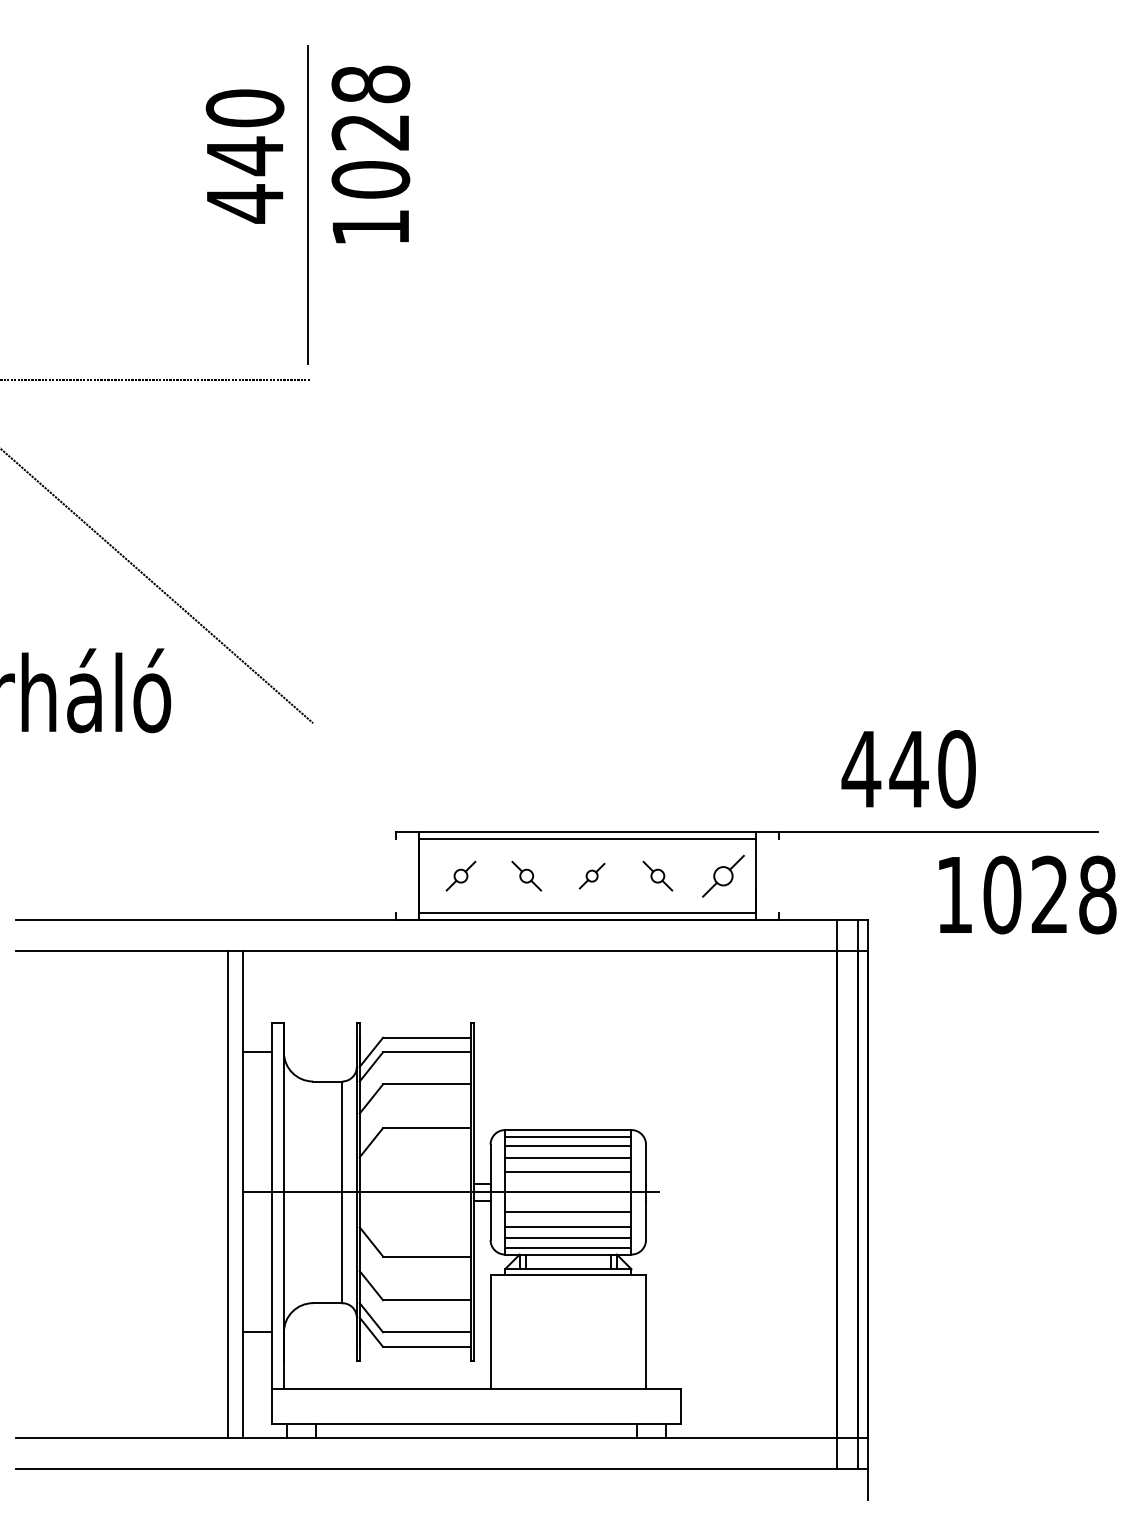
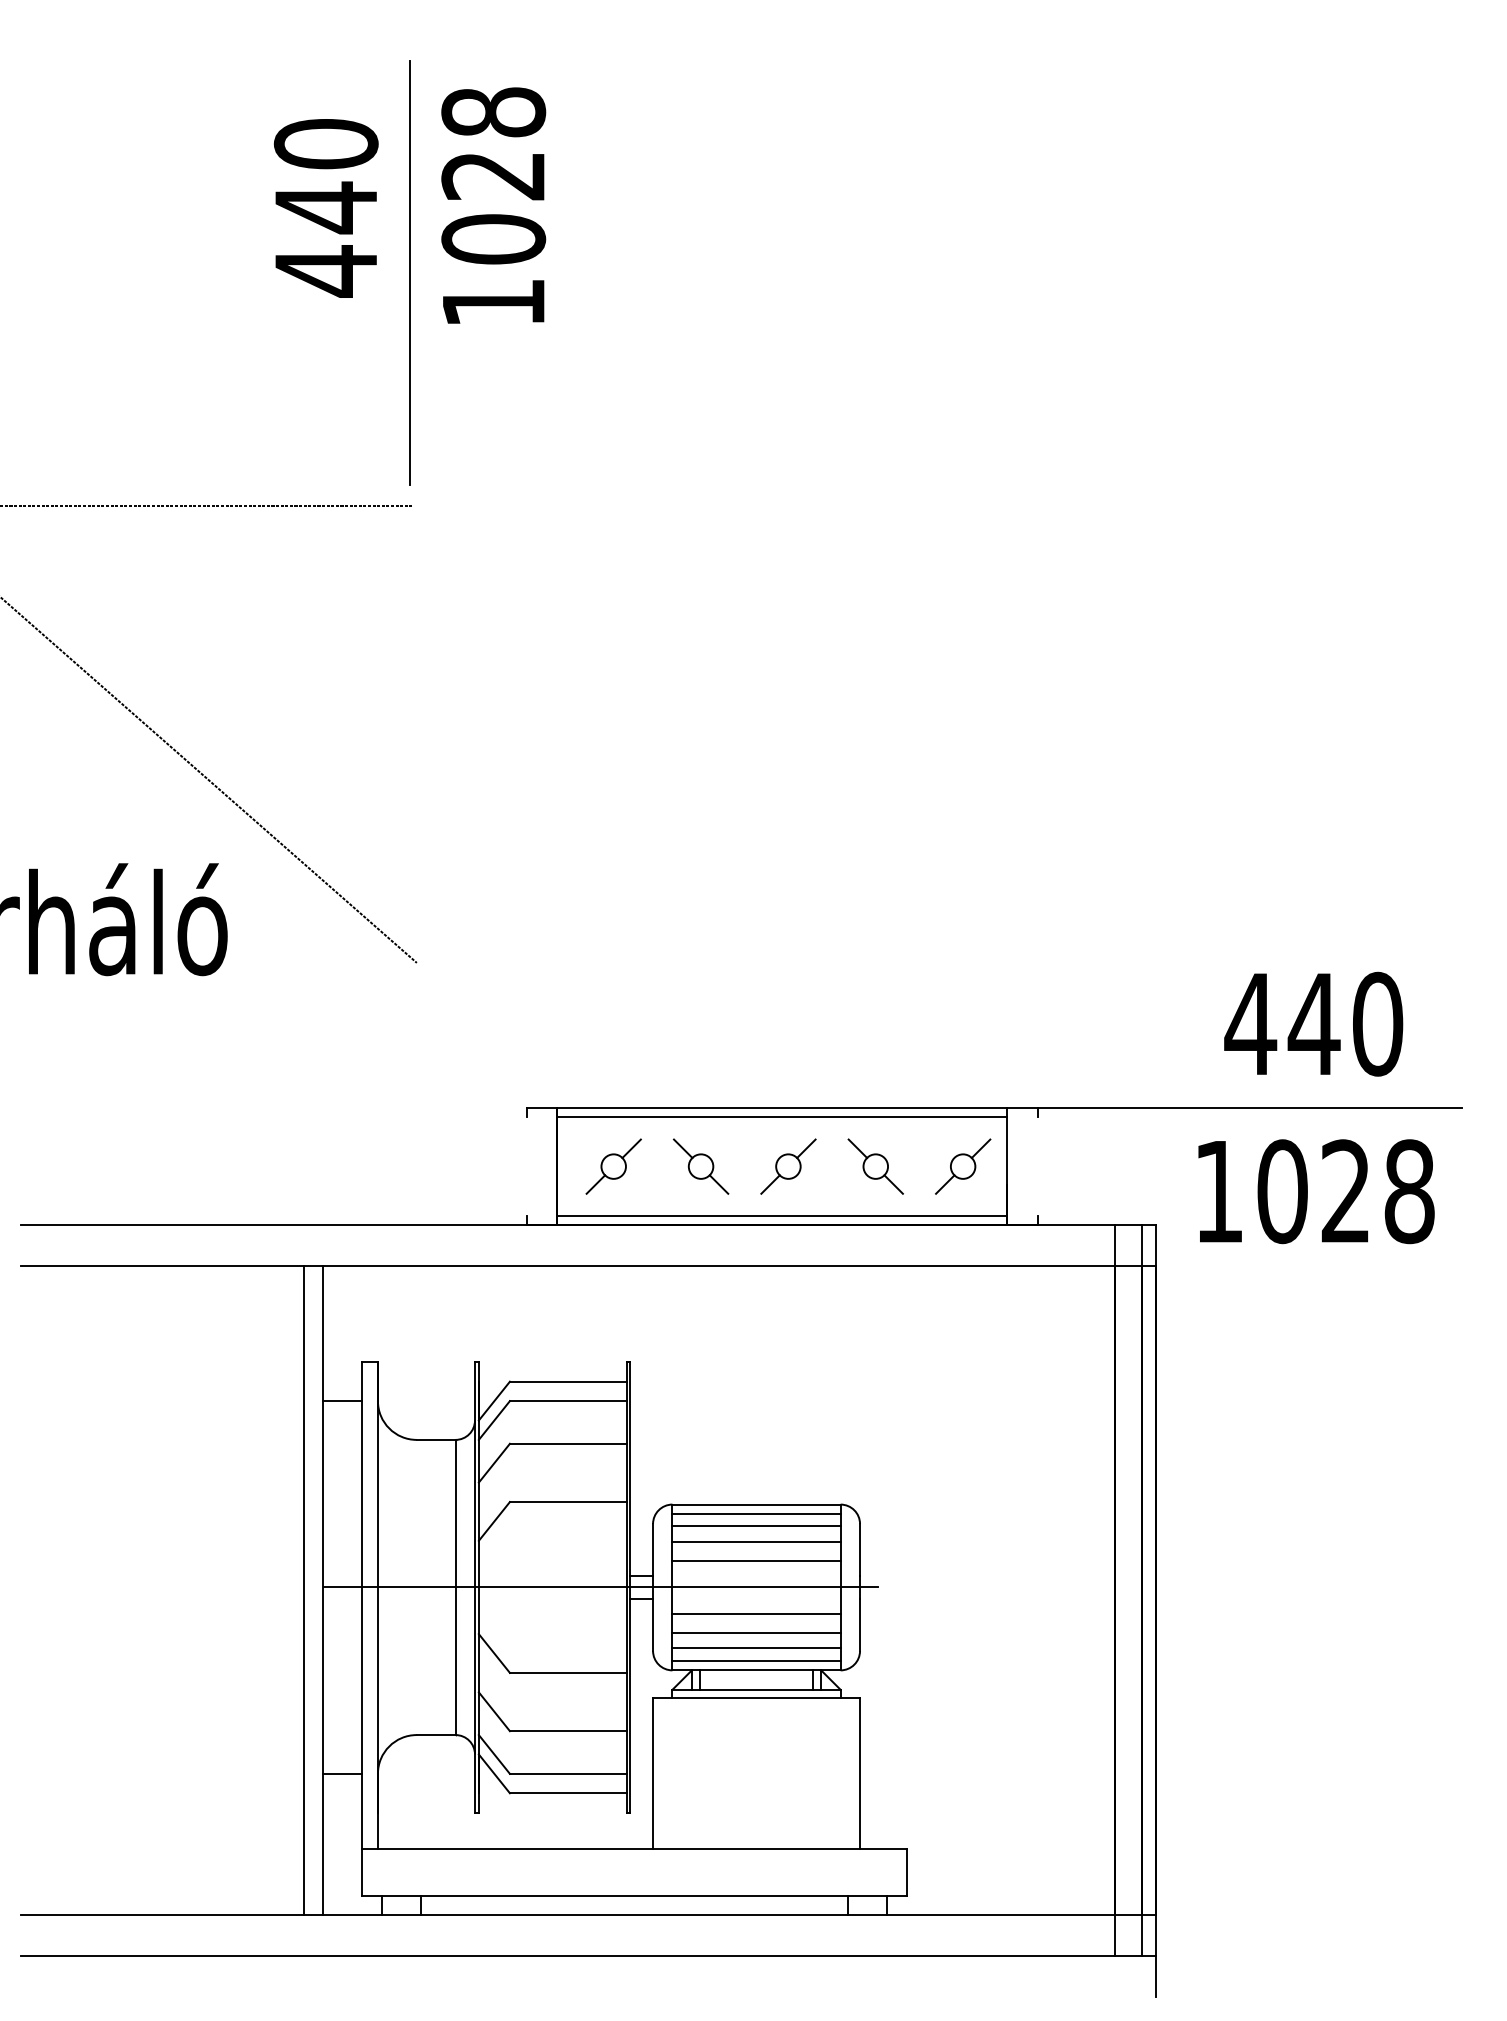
text: (908, 769) -> (1313, 1024), moved
part: (460, 875) -> (613, 1165), size x1.43
part: (526, 875) -> (700, 1165), size x1.43
part: (591, 875) -> (787, 1165), size x1.67
part: (657, 875) -> (875, 1165), size x1.43
text: (1027, 894) -> (1316, 1190), moved

